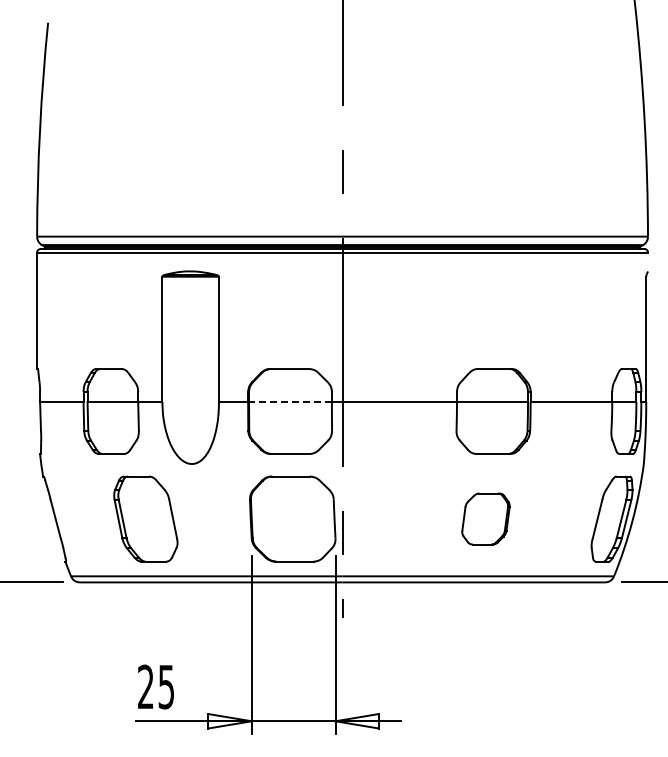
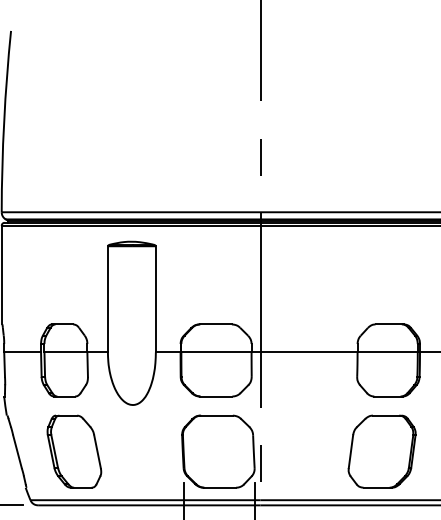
line: (290, 401) -> (216, 352), dashed -> solid
part: (145, 518) -> (74, 451), moved
part: (485, 518) -> (381, 451), size x1.67

